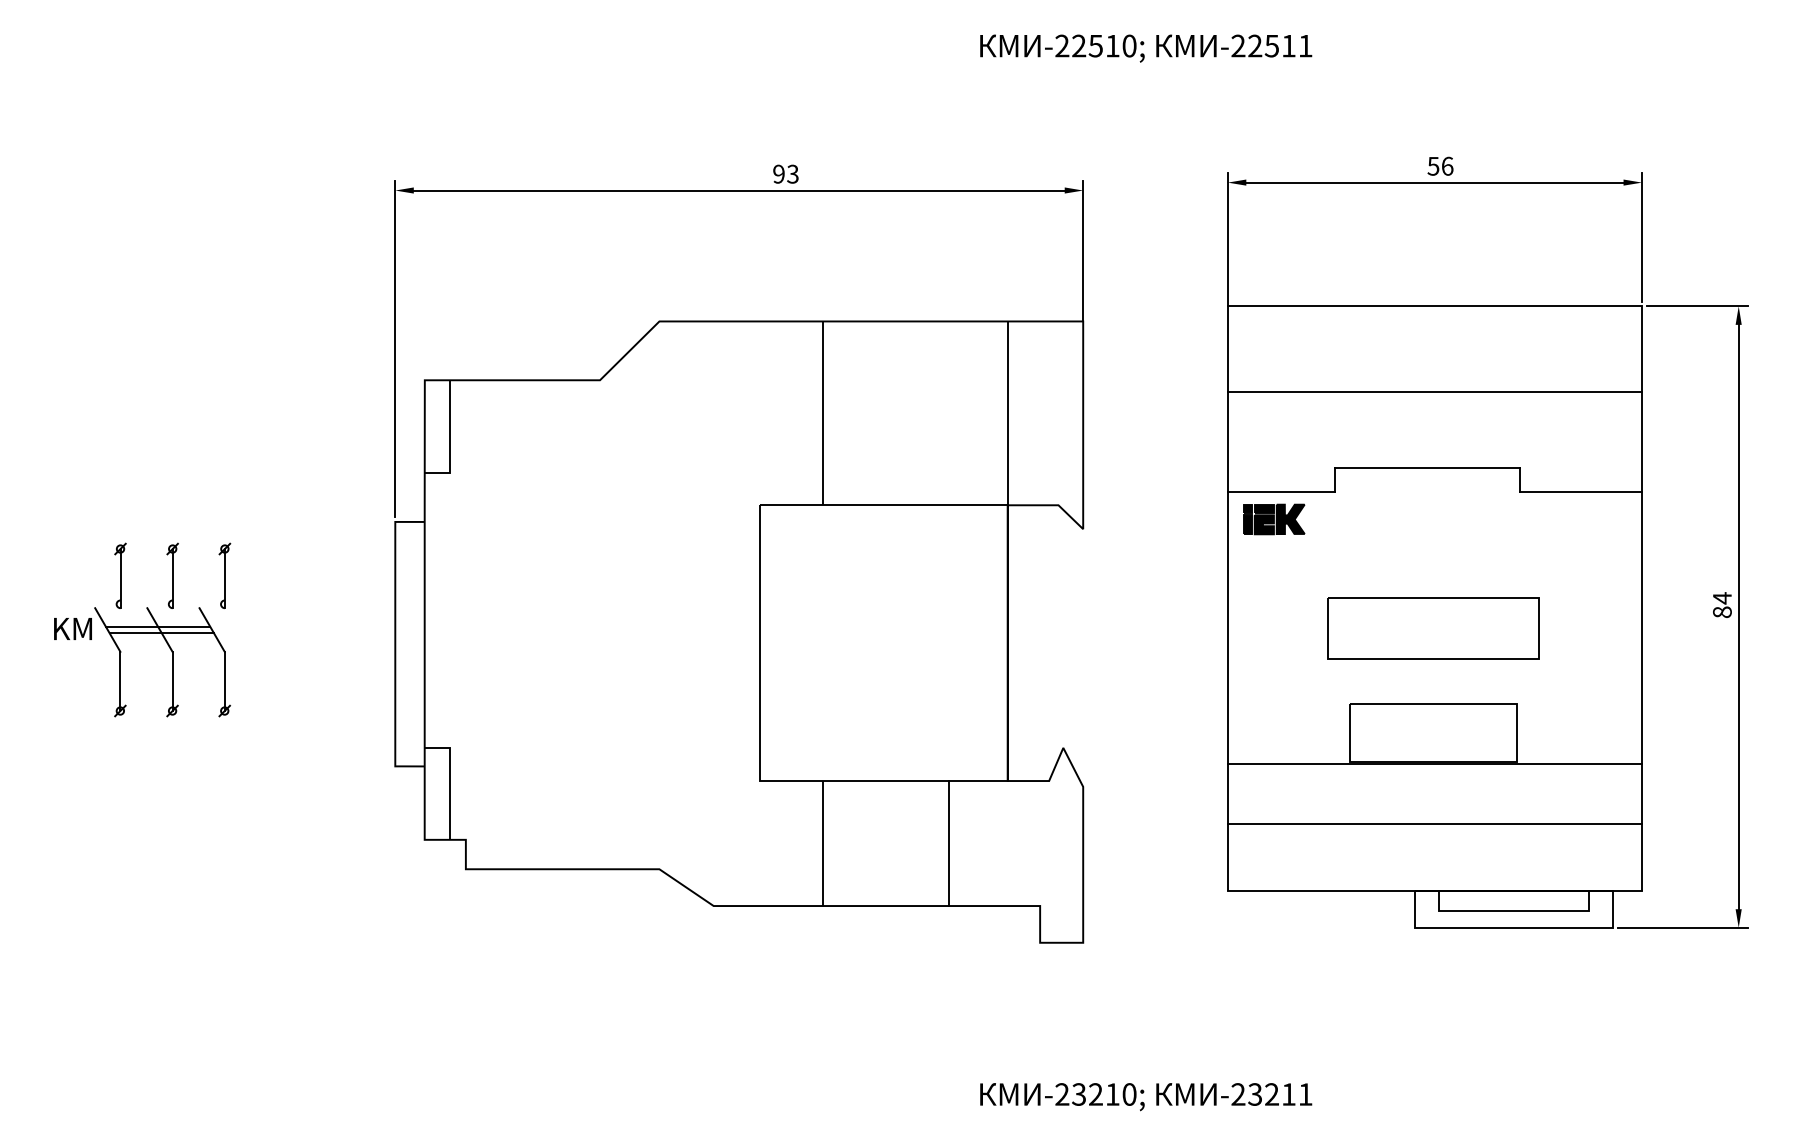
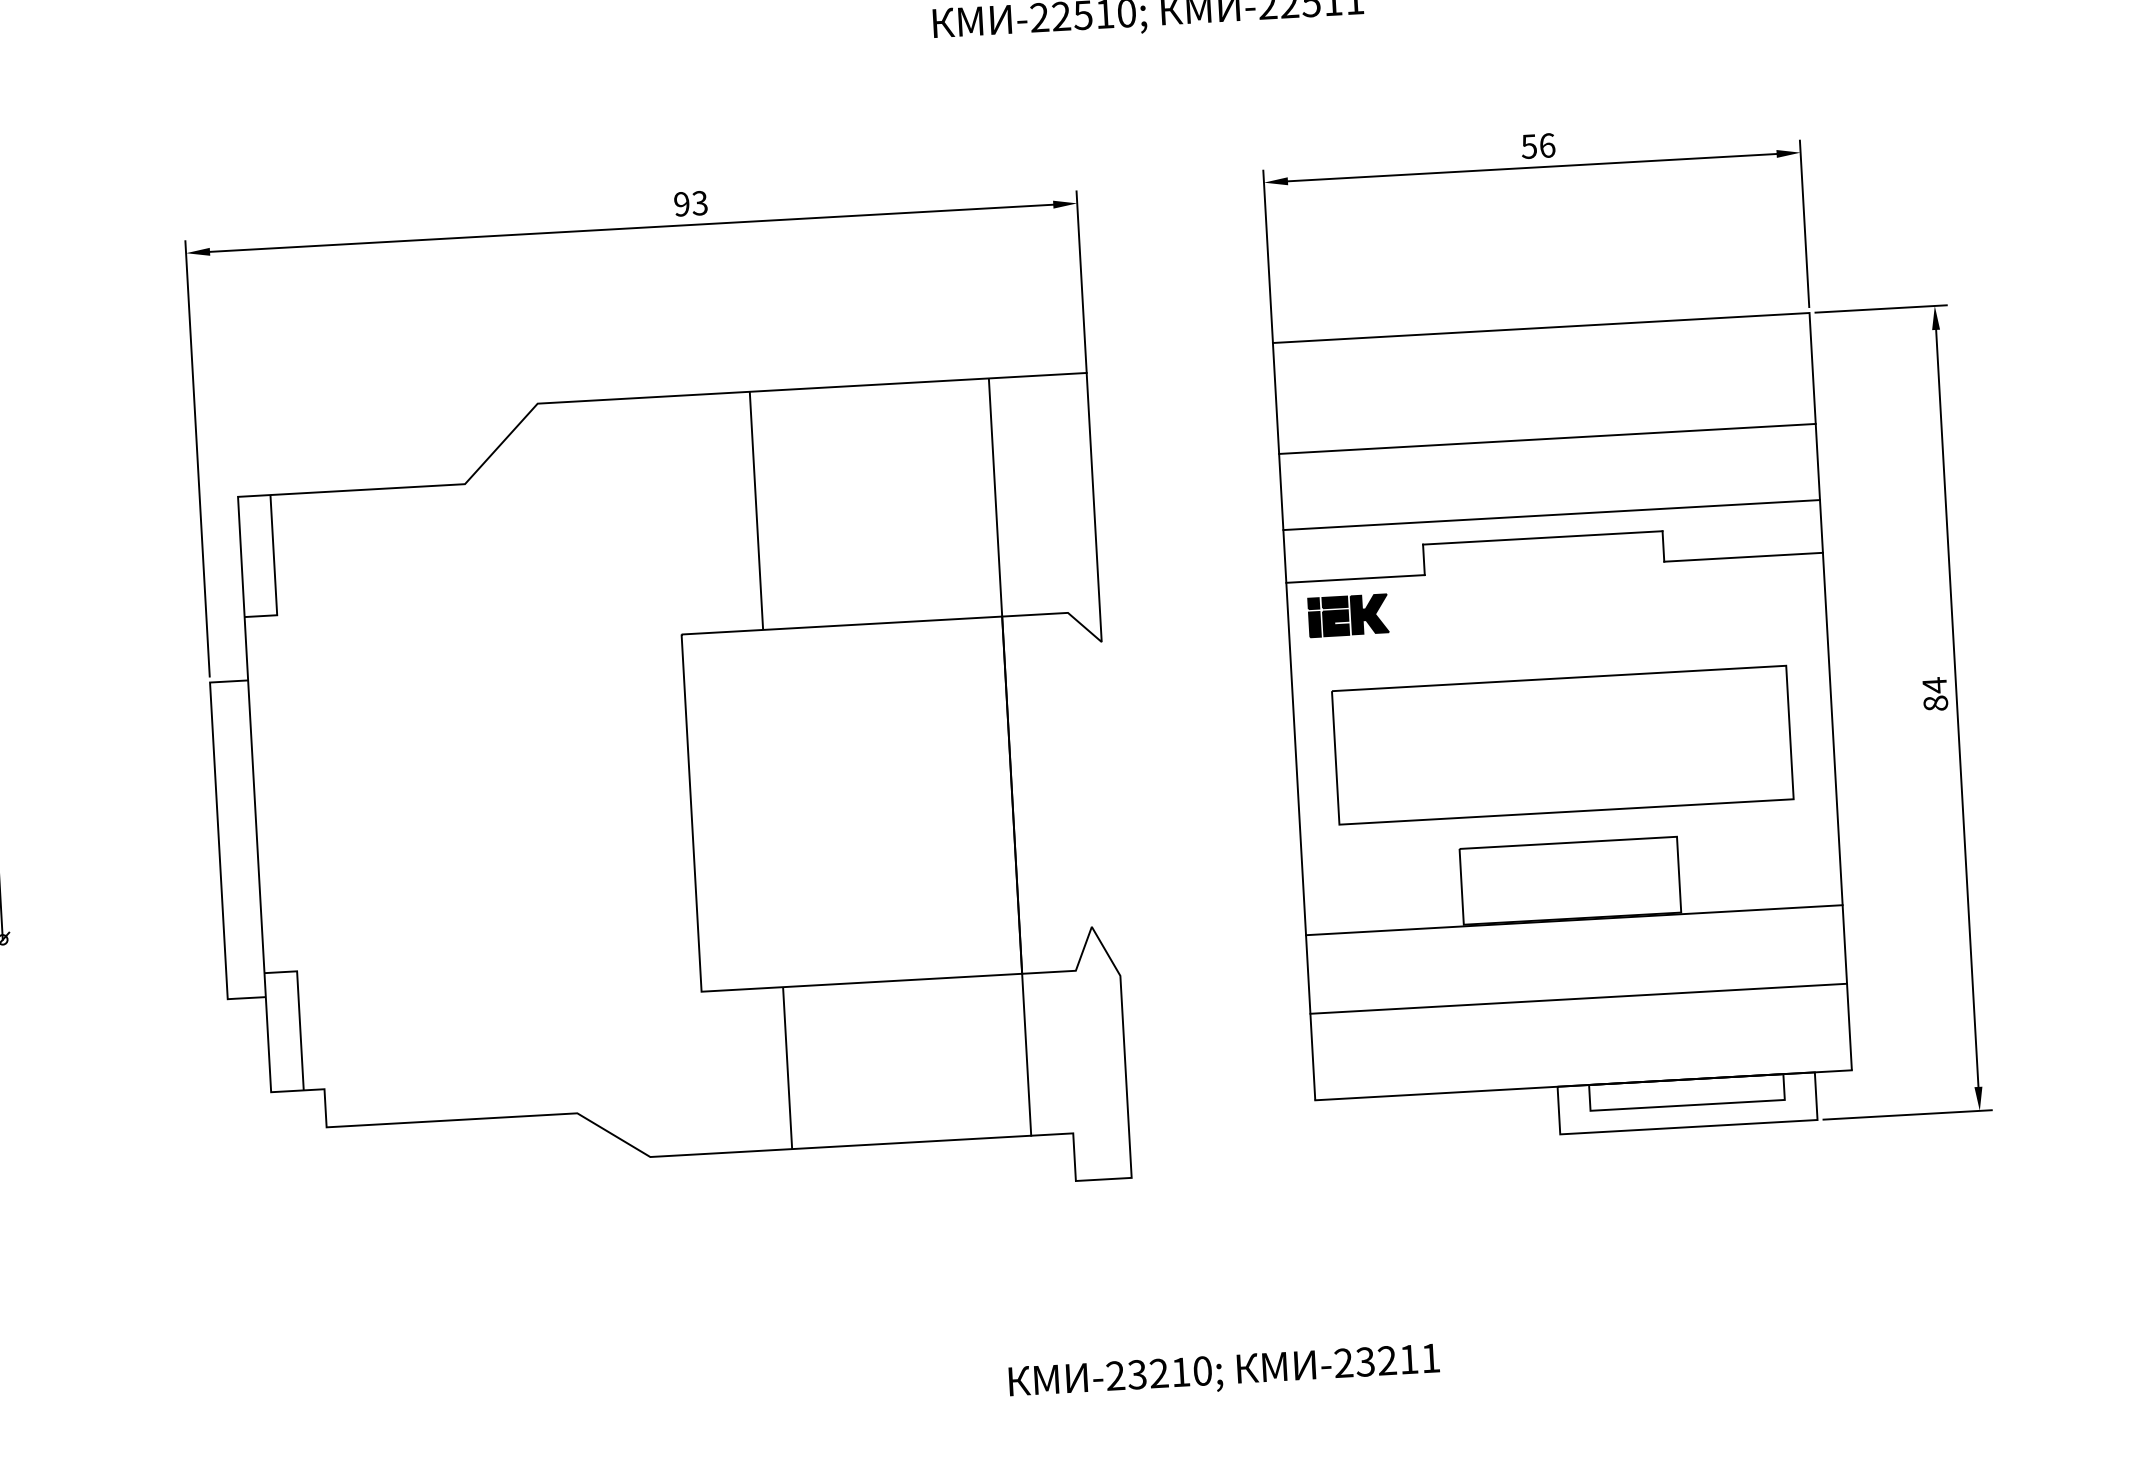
line: (1434, 450) -> (1551, 514), added
part: (1433, 628) -> (1562, 745), size x1.67
line: (948, 843) -> (1026, 1054), moved

